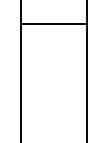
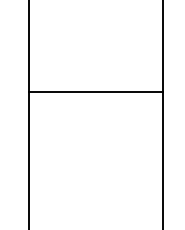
line: (54, 24) -> (96, 92), moved

